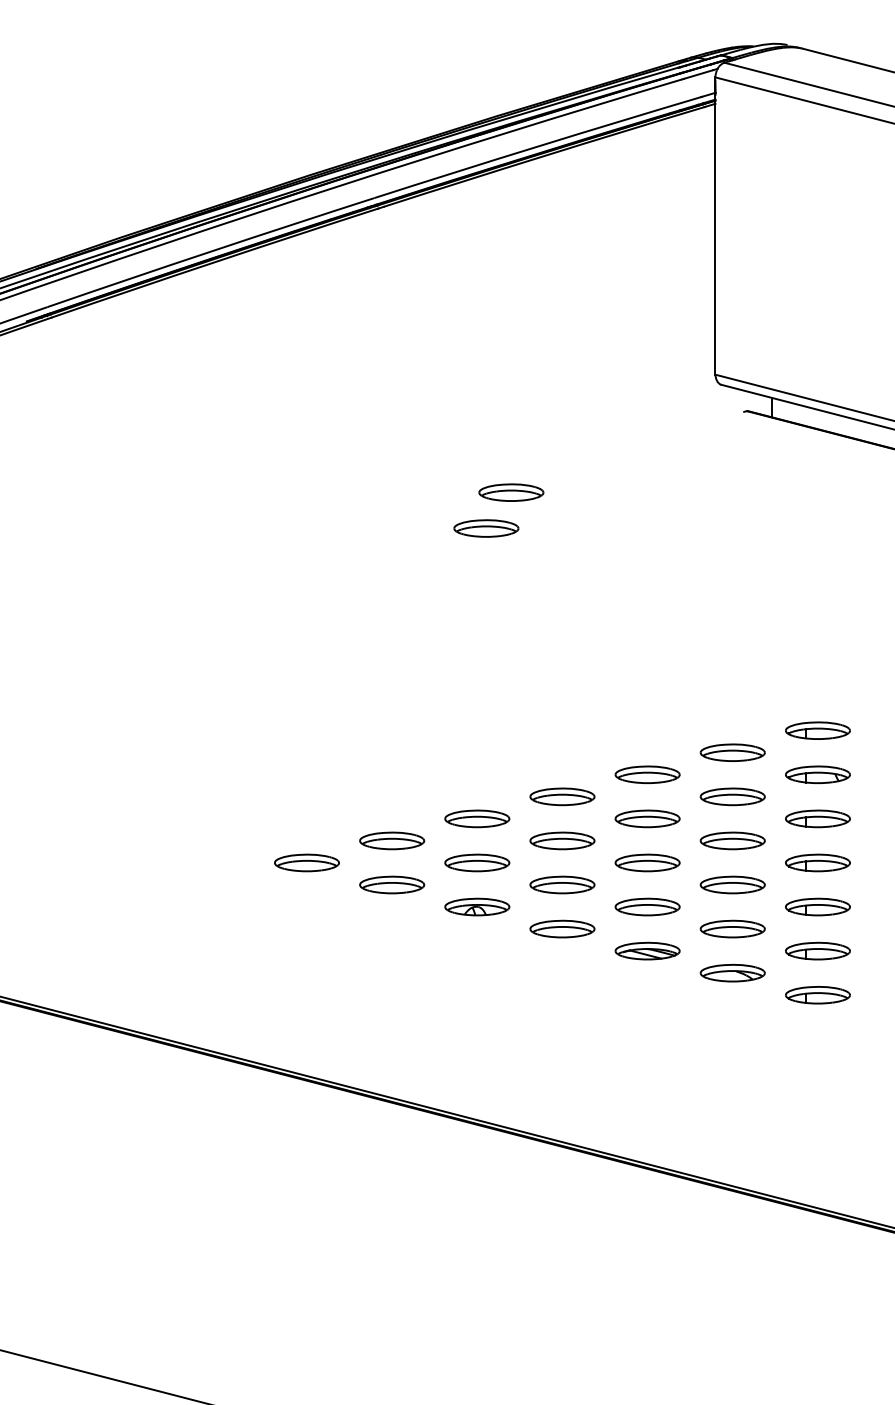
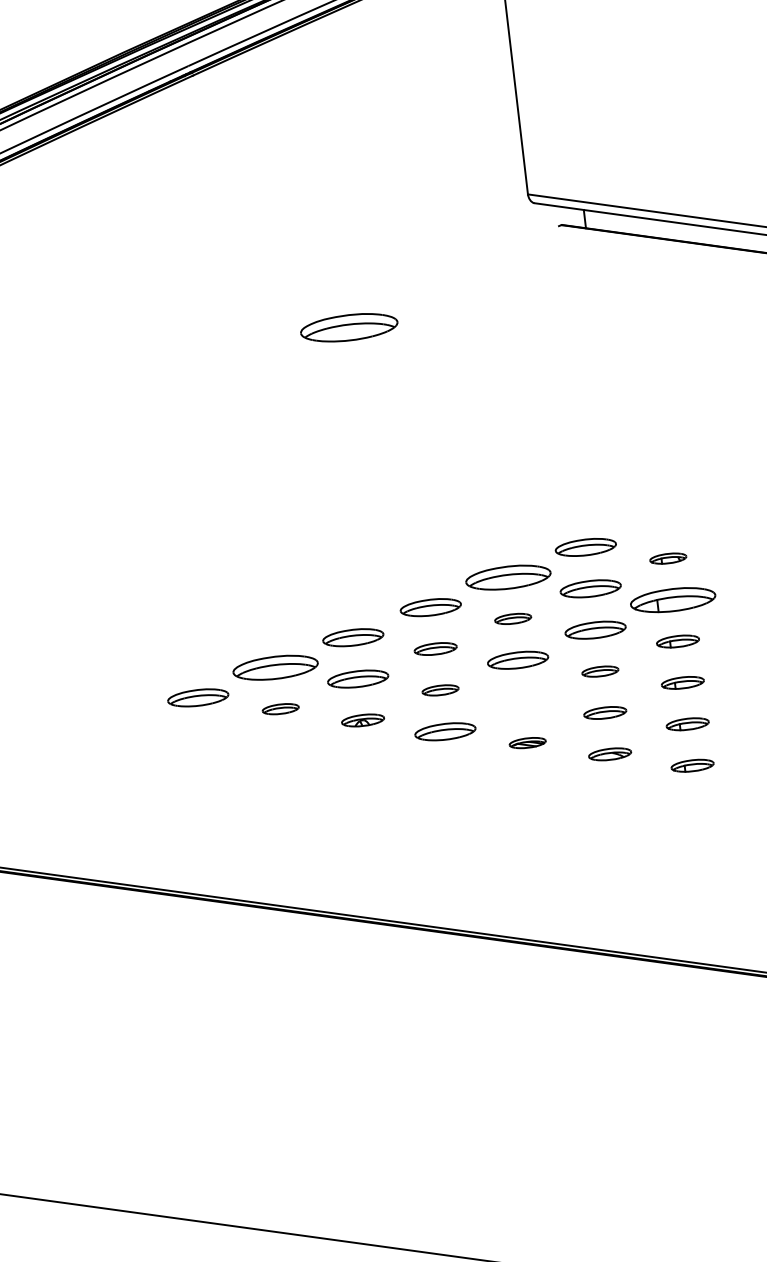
part: (511, 492) -> (349, 327), size x1.6
part: (486, 528) -> (329, 364), removed
part: (817, 730) -> (662, 517), removed
part: (647, 774) -> (508, 577), size x1.4
part: (817, 774) -> (667, 558), size x0.6
part: (647, 818) -> (513, 618), size x0.6
part: (817, 818) -> (672, 599), size x1.4
part: (392, 840) -> (276, 667), size x1.4
part: (562, 840) -> (435, 648), size x0.7
part: (817, 862) -> (677, 641), size x0.7
part: (392, 884) -> (280, 708), size x0.6
part: (562, 884) -> (440, 689), size x0.6
part: (732, 884) -> (600, 671), size x0.6
part: (477, 906) -> (363, 719), size x0.7
part: (647, 906) -> (522, 701), removed
part: (817, 906) -> (682, 682), size x0.7
part: (732, 928) -> (605, 712), size x0.7
part: (647, 950) -> (527, 742), size x0.6
part: (817, 950) -> (687, 723), size x0.7
part: (732, 972) -> (609, 753), size x0.7
part: (817, 995) -> (692, 766), size x0.7

